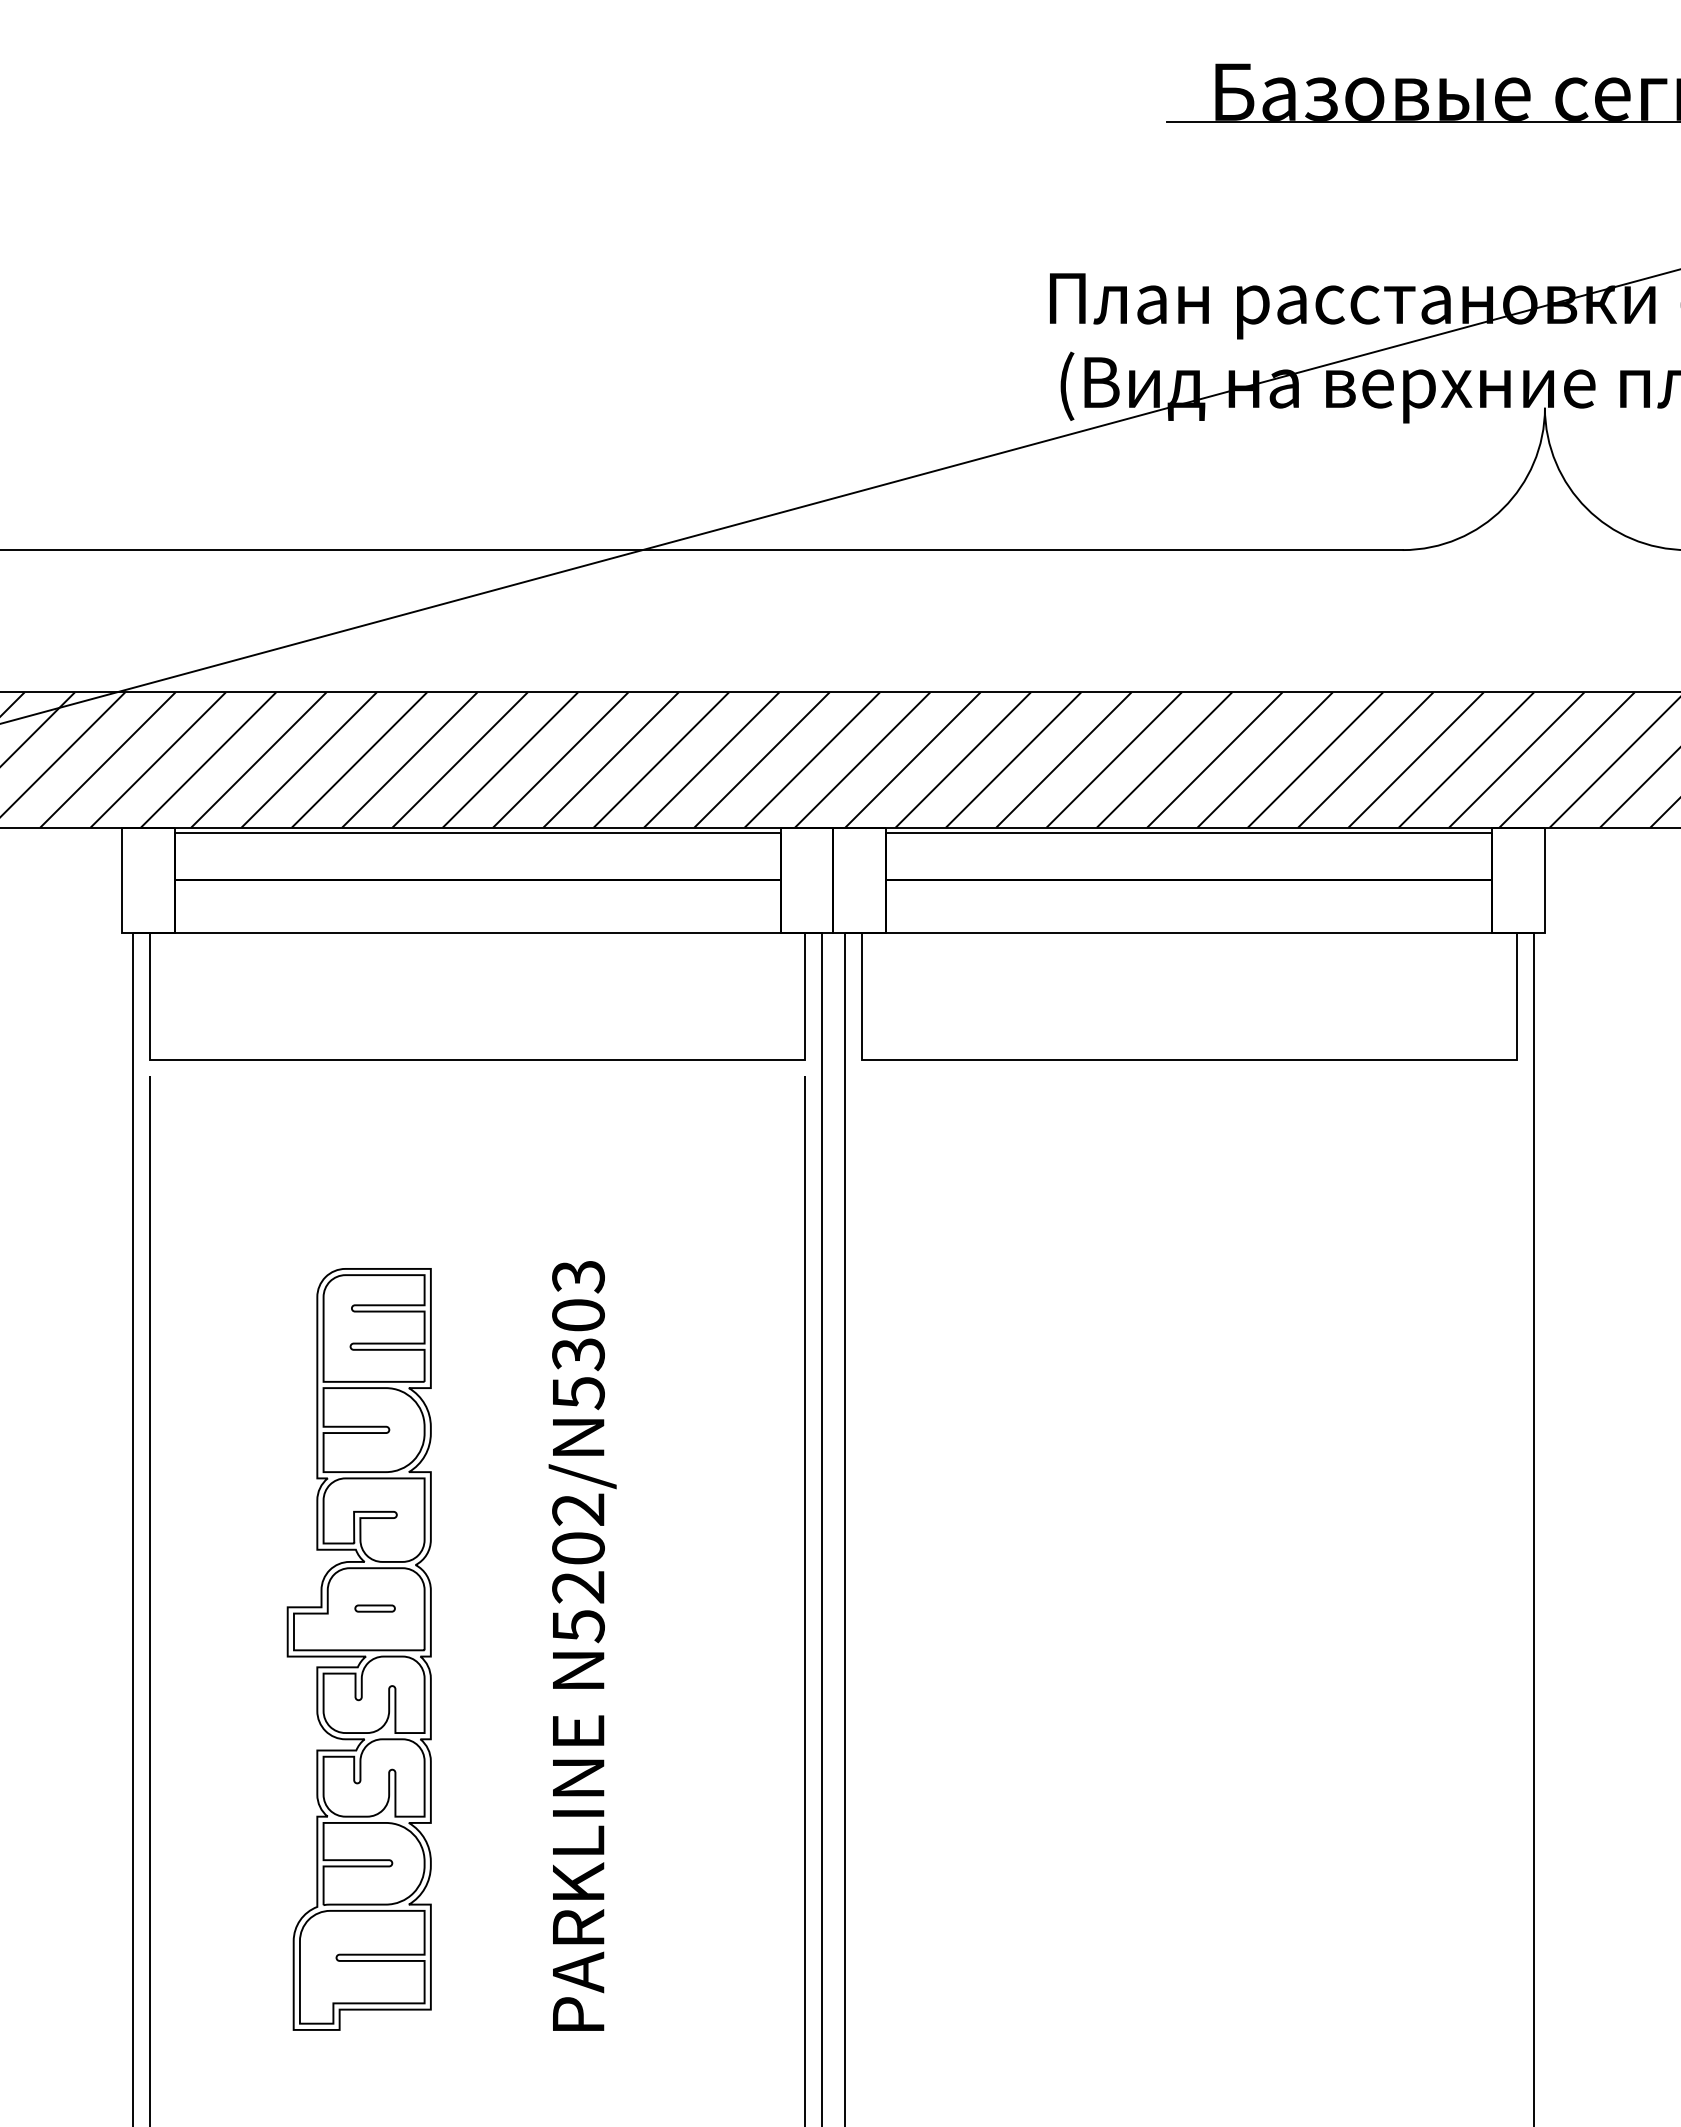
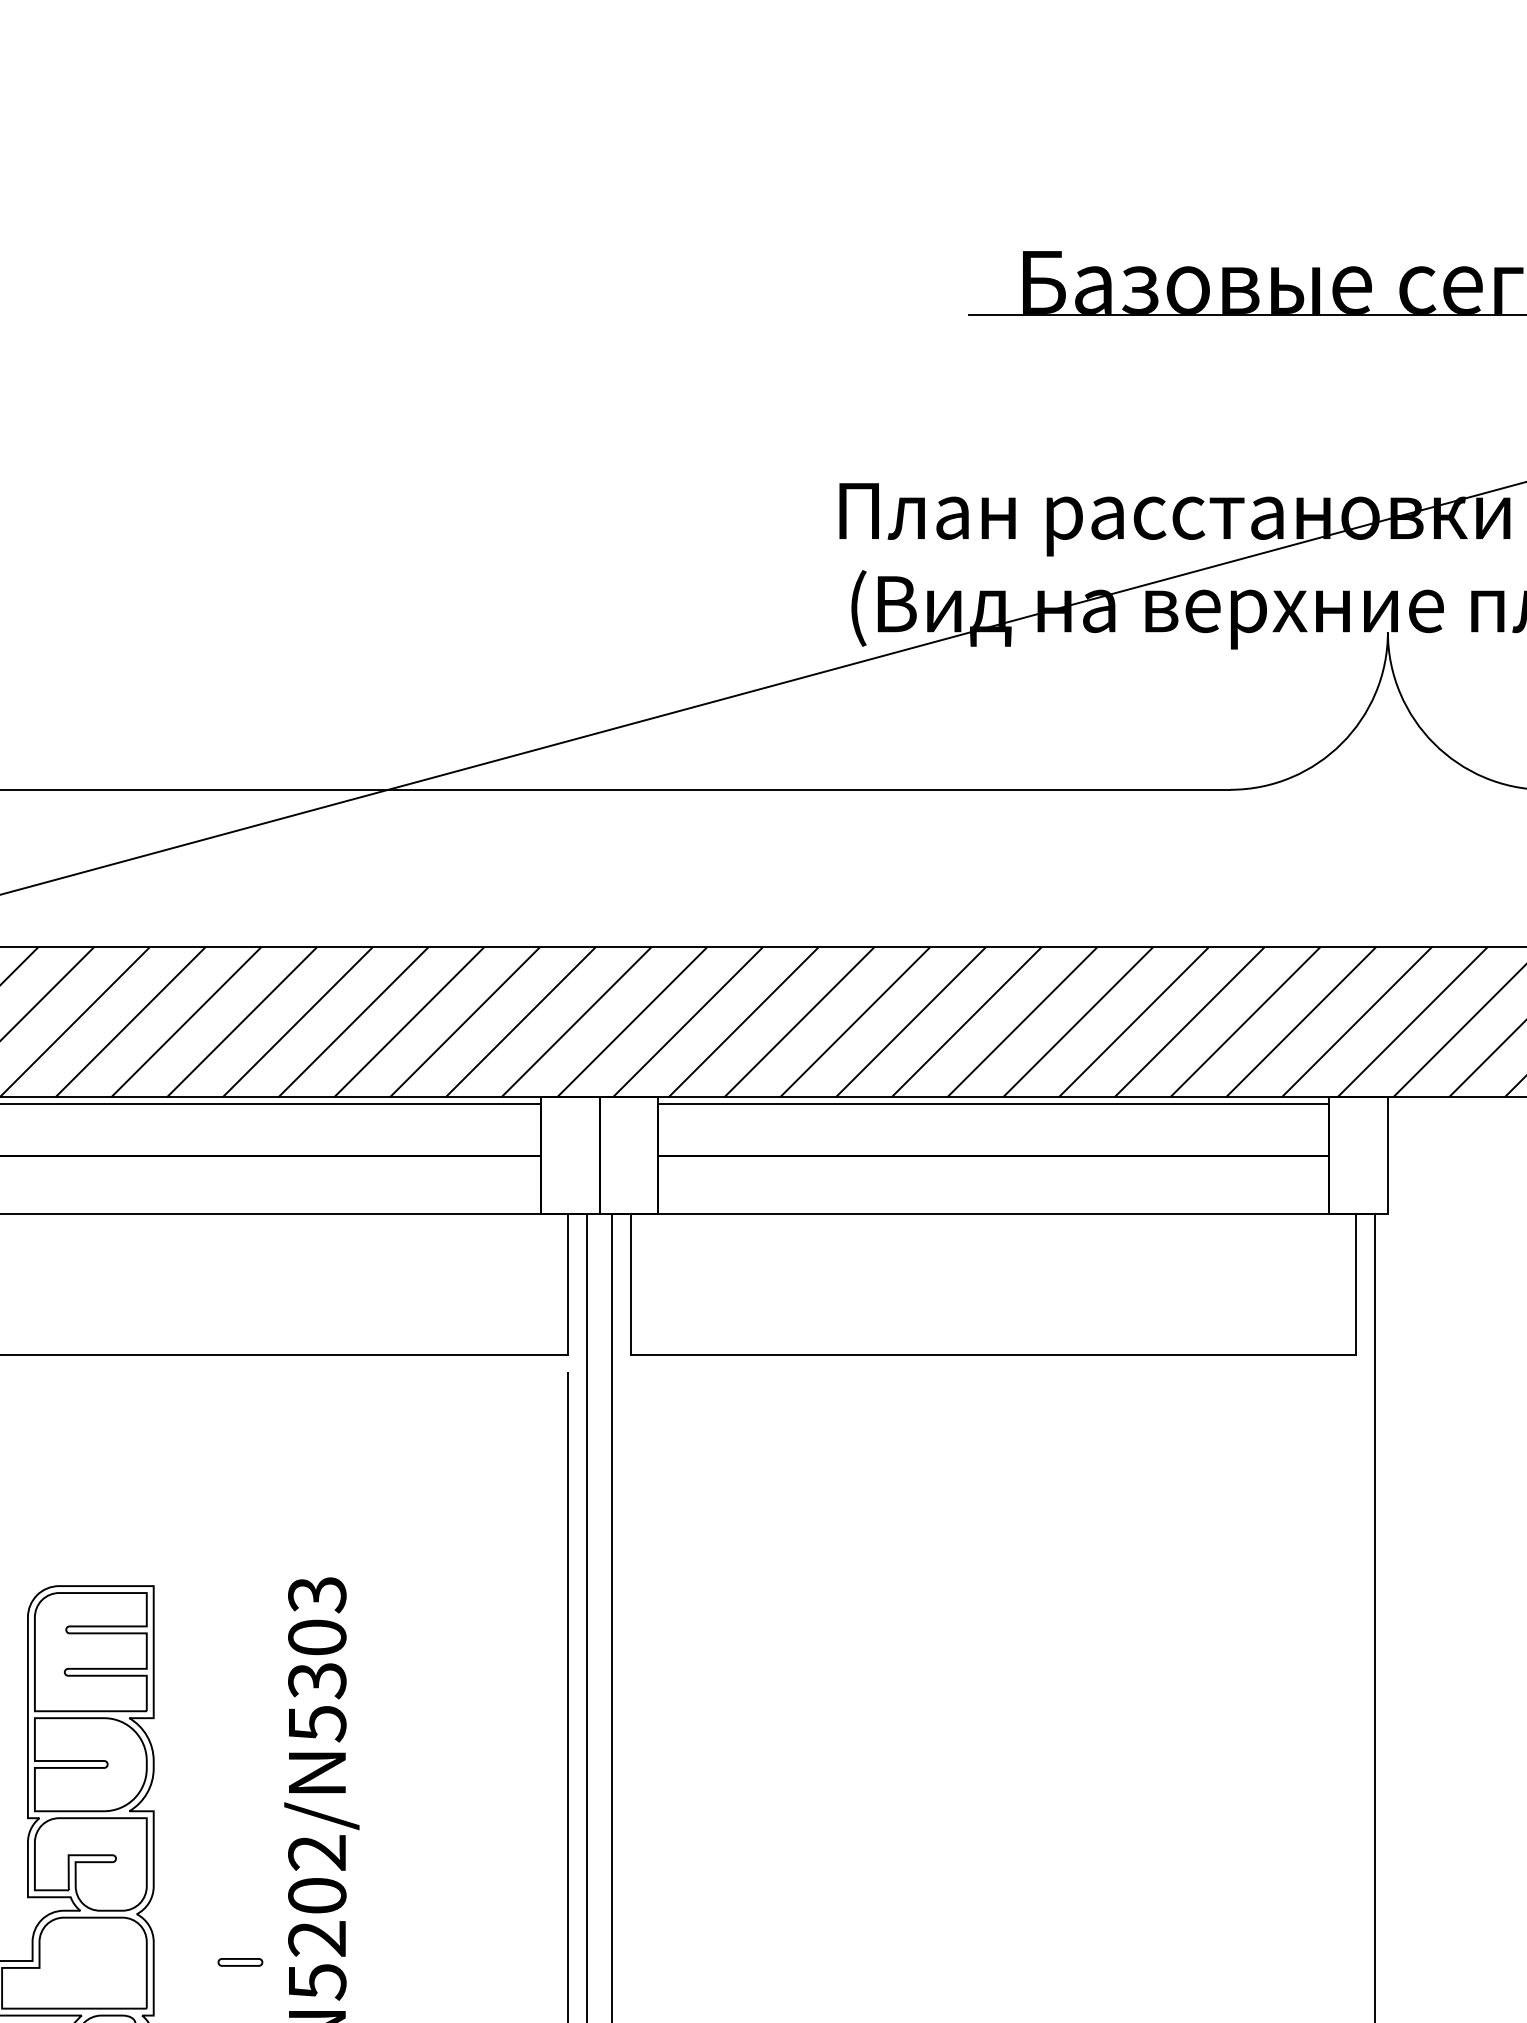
part: (374, 1608) -> (239, 1962), moved

